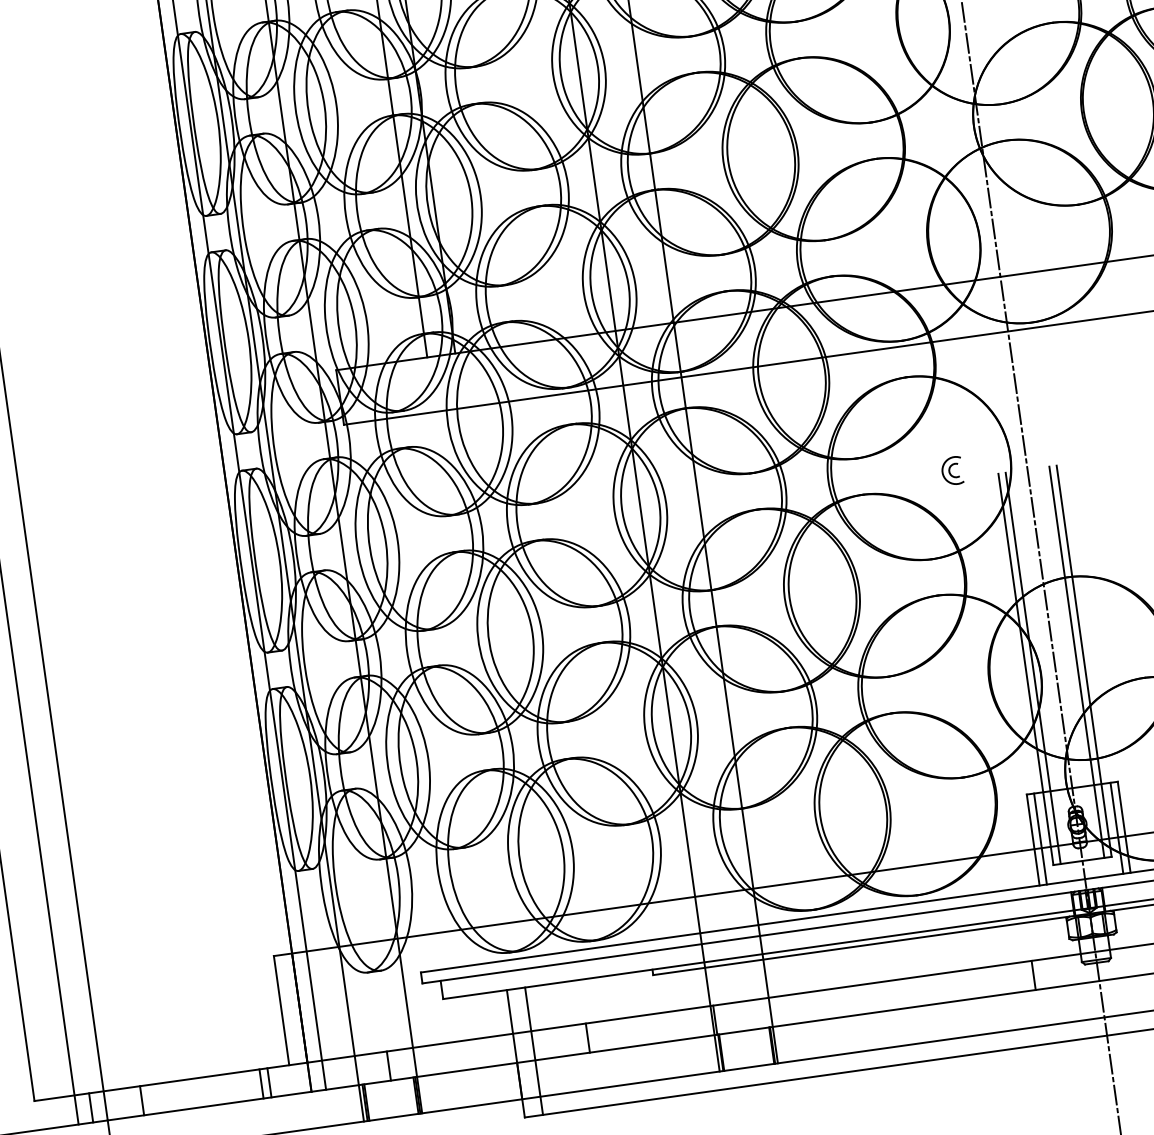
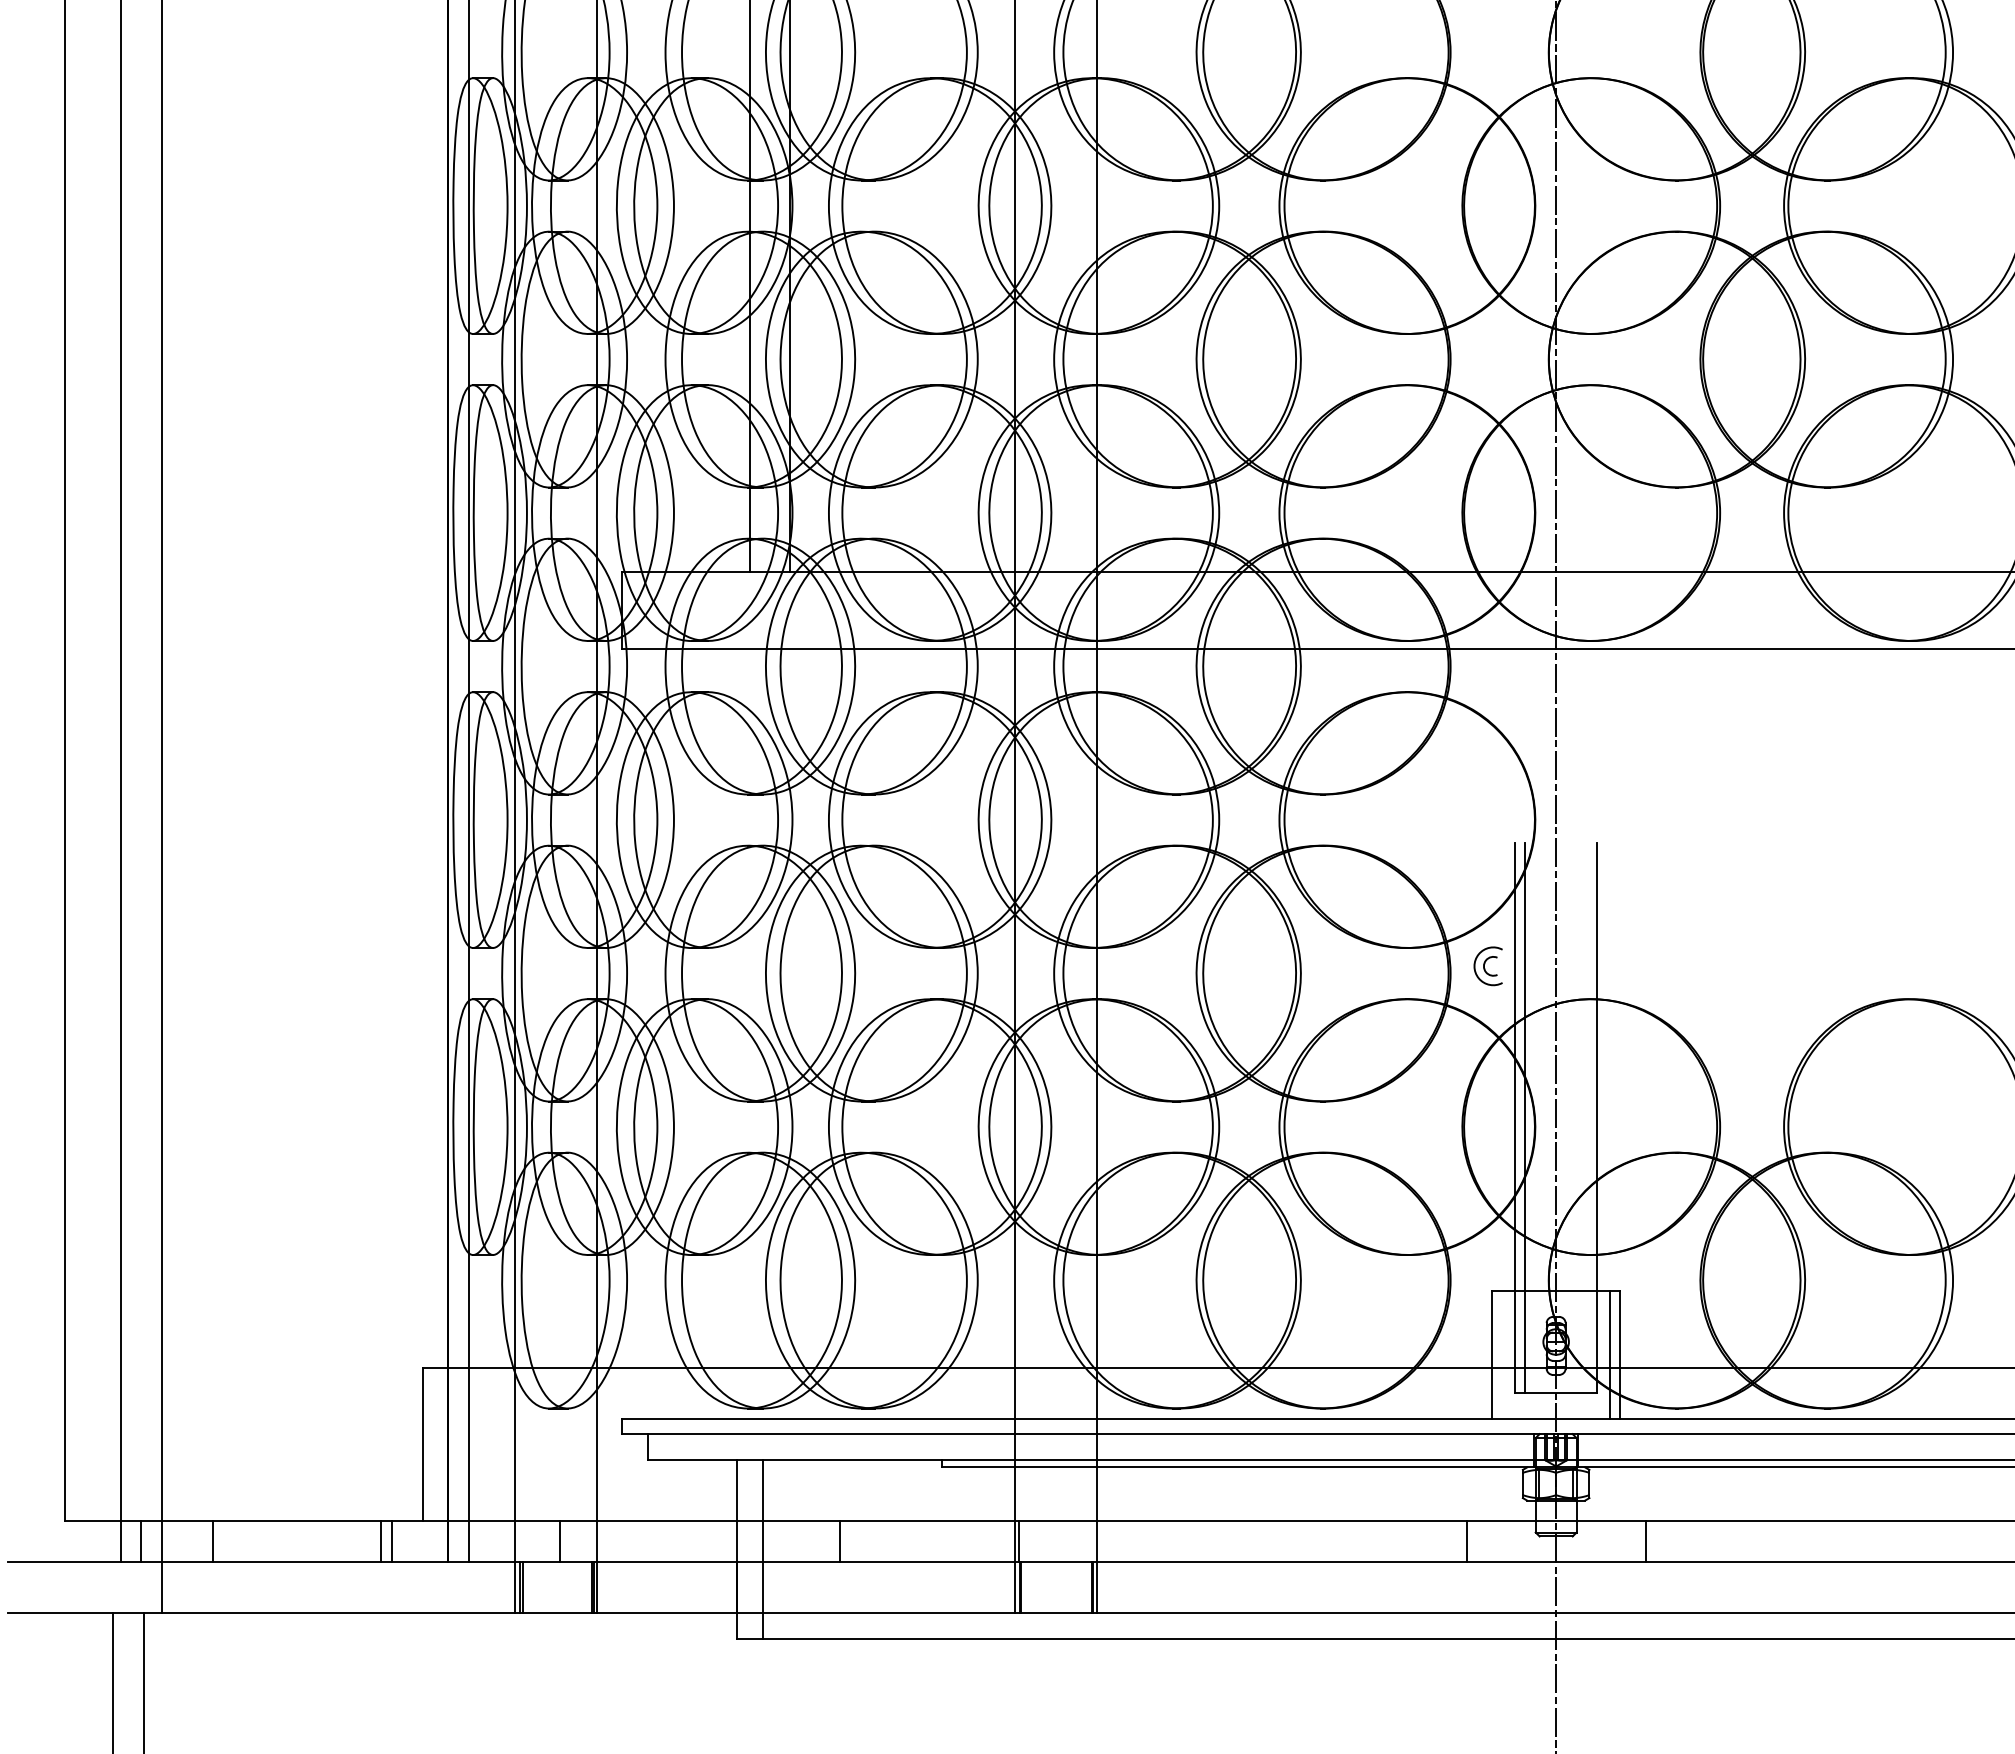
part: (951, 471) -> (1487, 966), moved
line: (1076, 662) -> (1586, 1118), removed
line: (1040, 838) -> (1502, 1354), removed

